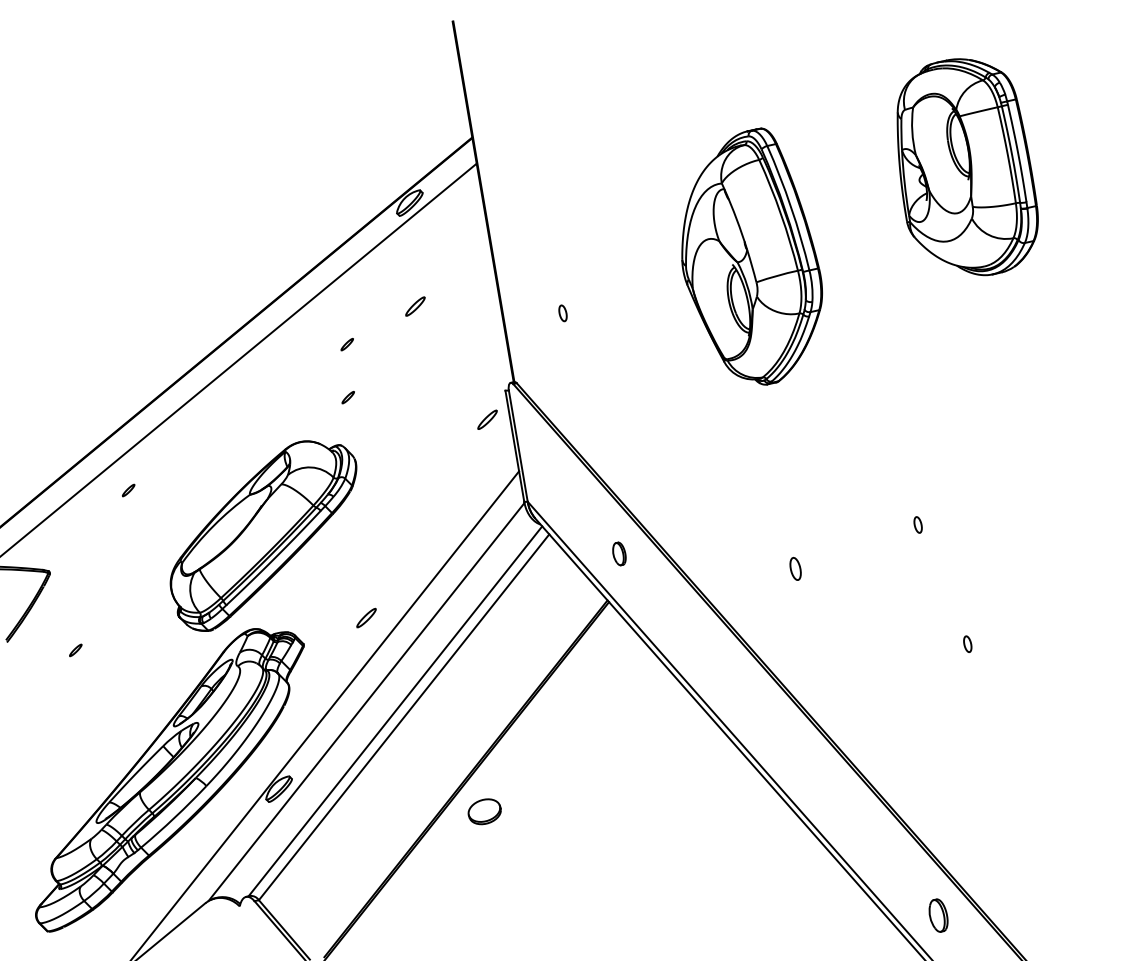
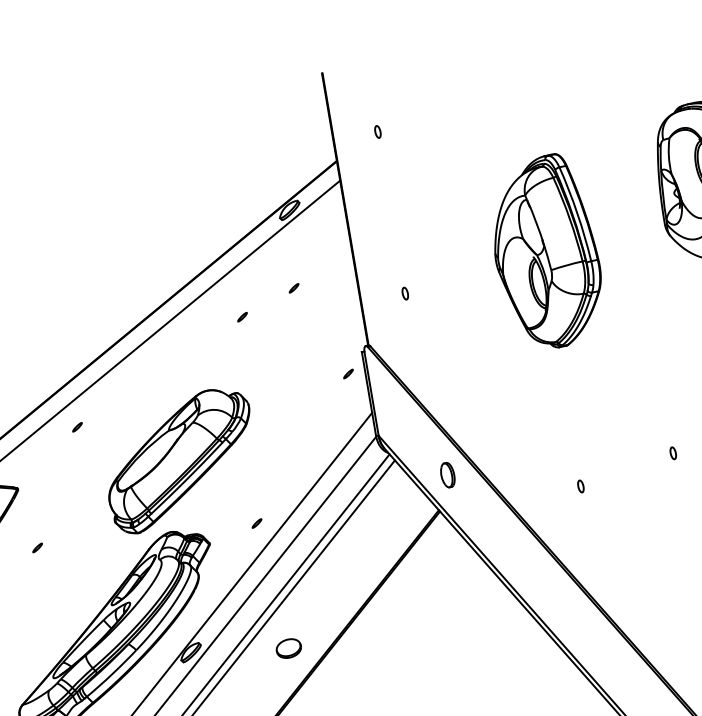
part: (526, 98) -> (377, 131), added
part: (415, 305) -> (293, 287), size x0.62
part: (347, 397) -> (242, 357), removed
part: (487, 419) -> (348, 373), size x0.62
part: (619, 553) -> (447, 474), size x1.43
part: (795, 568) -> (580, 486), size x0.71
part: (366, 617) -> (257, 523), size x0.62
part: (484, 811) -> (288, 648), moved

